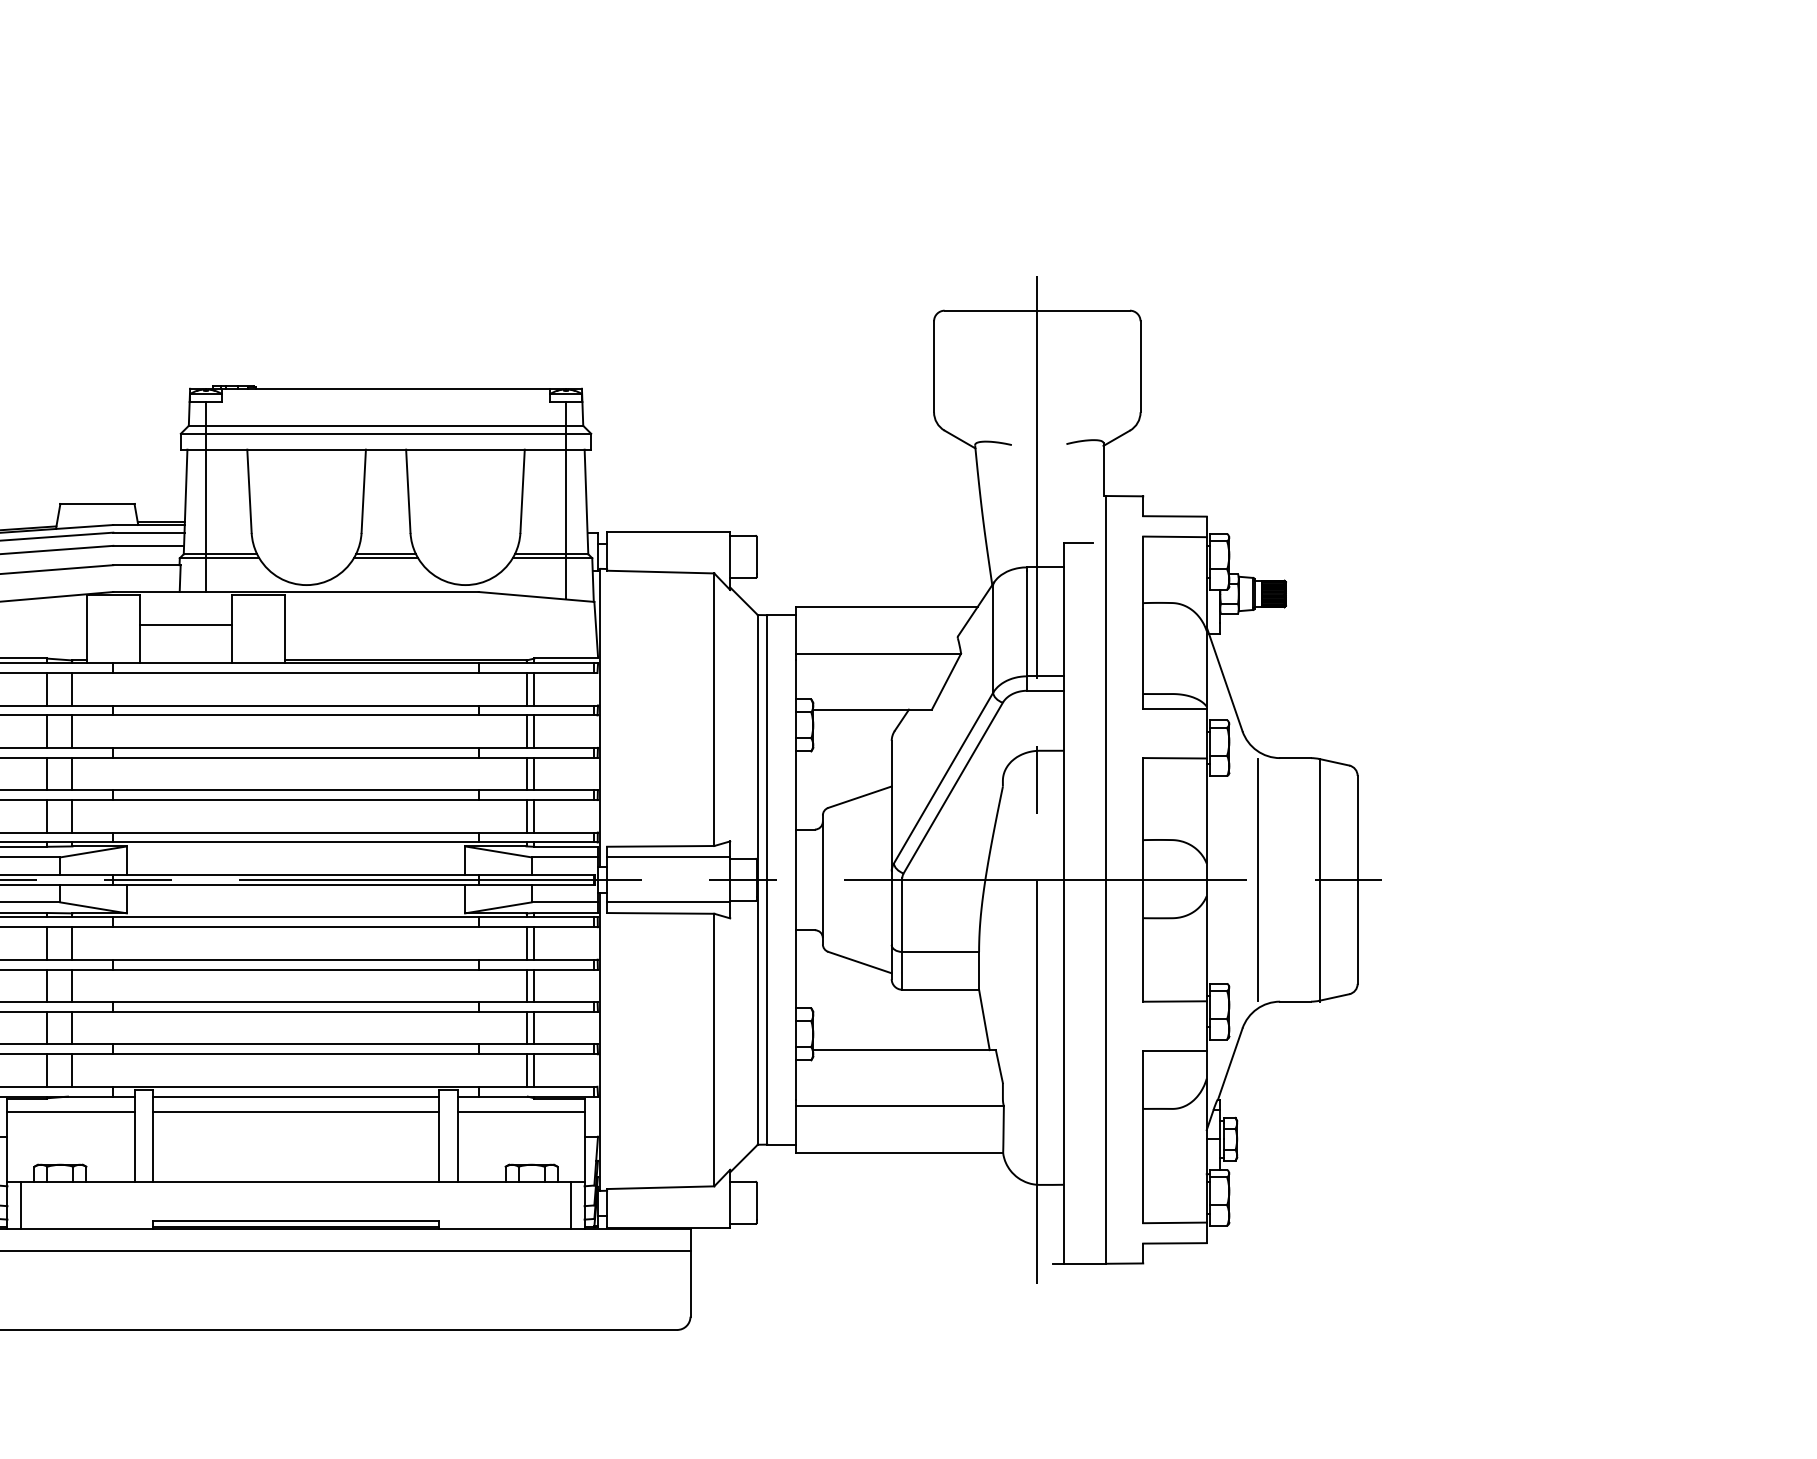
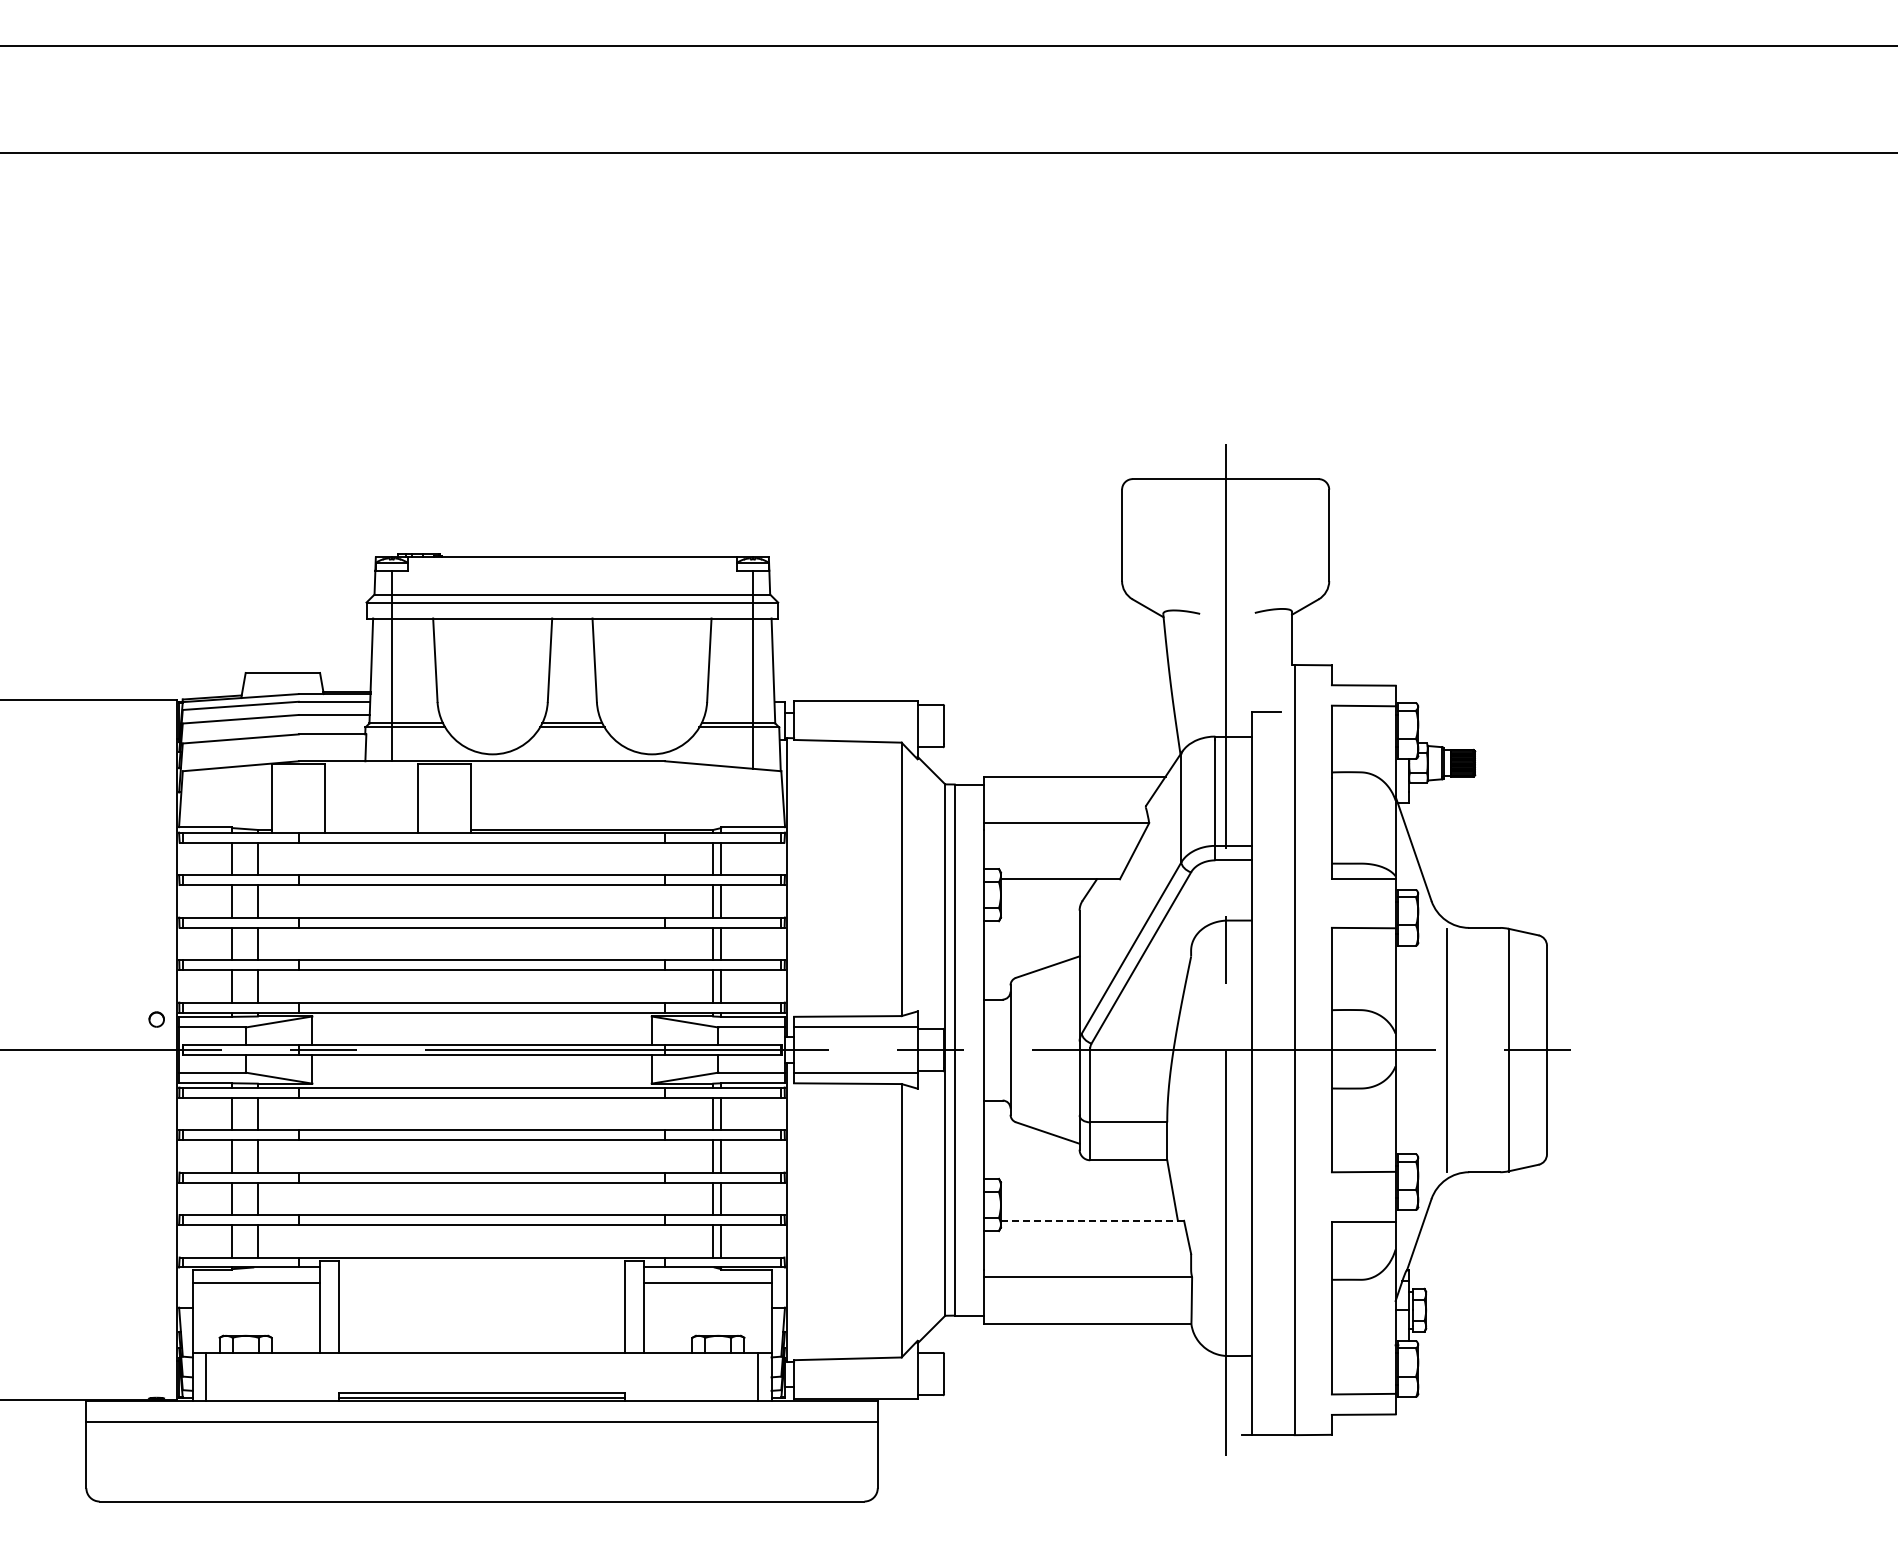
line: (185, 625) -> (371, 794), removed
line: (904, 1049) -> (1092, 1220), solid -> dashed
line: (295, 1096) -> (481, 1267), removed
line: (295, 1111) -> (481, 1282), removed

